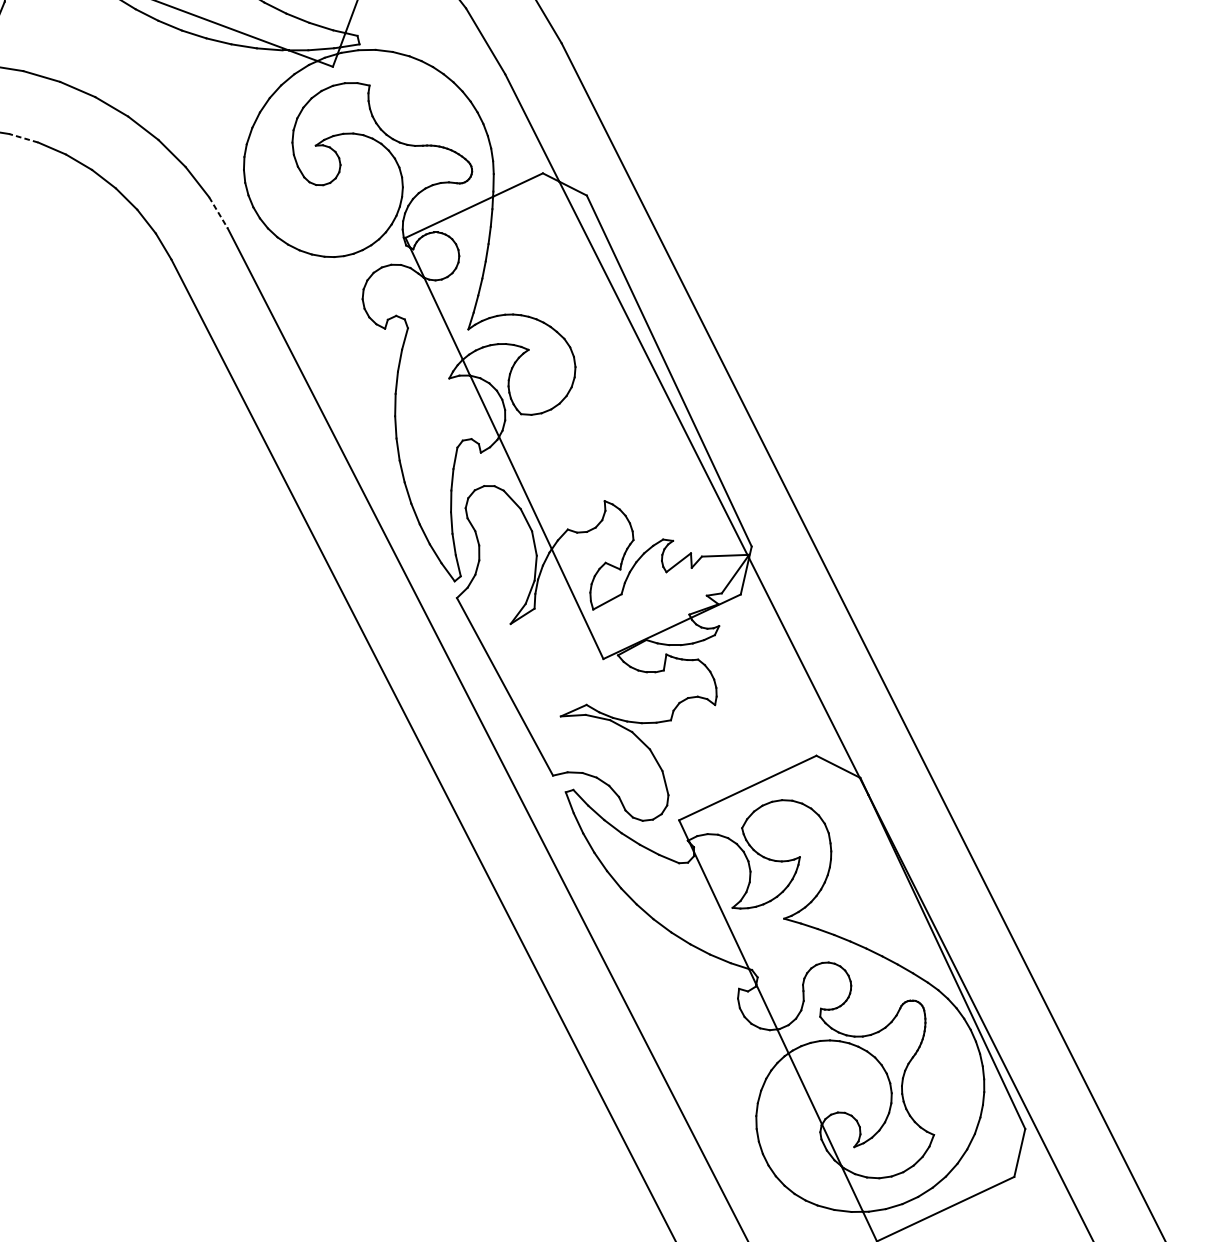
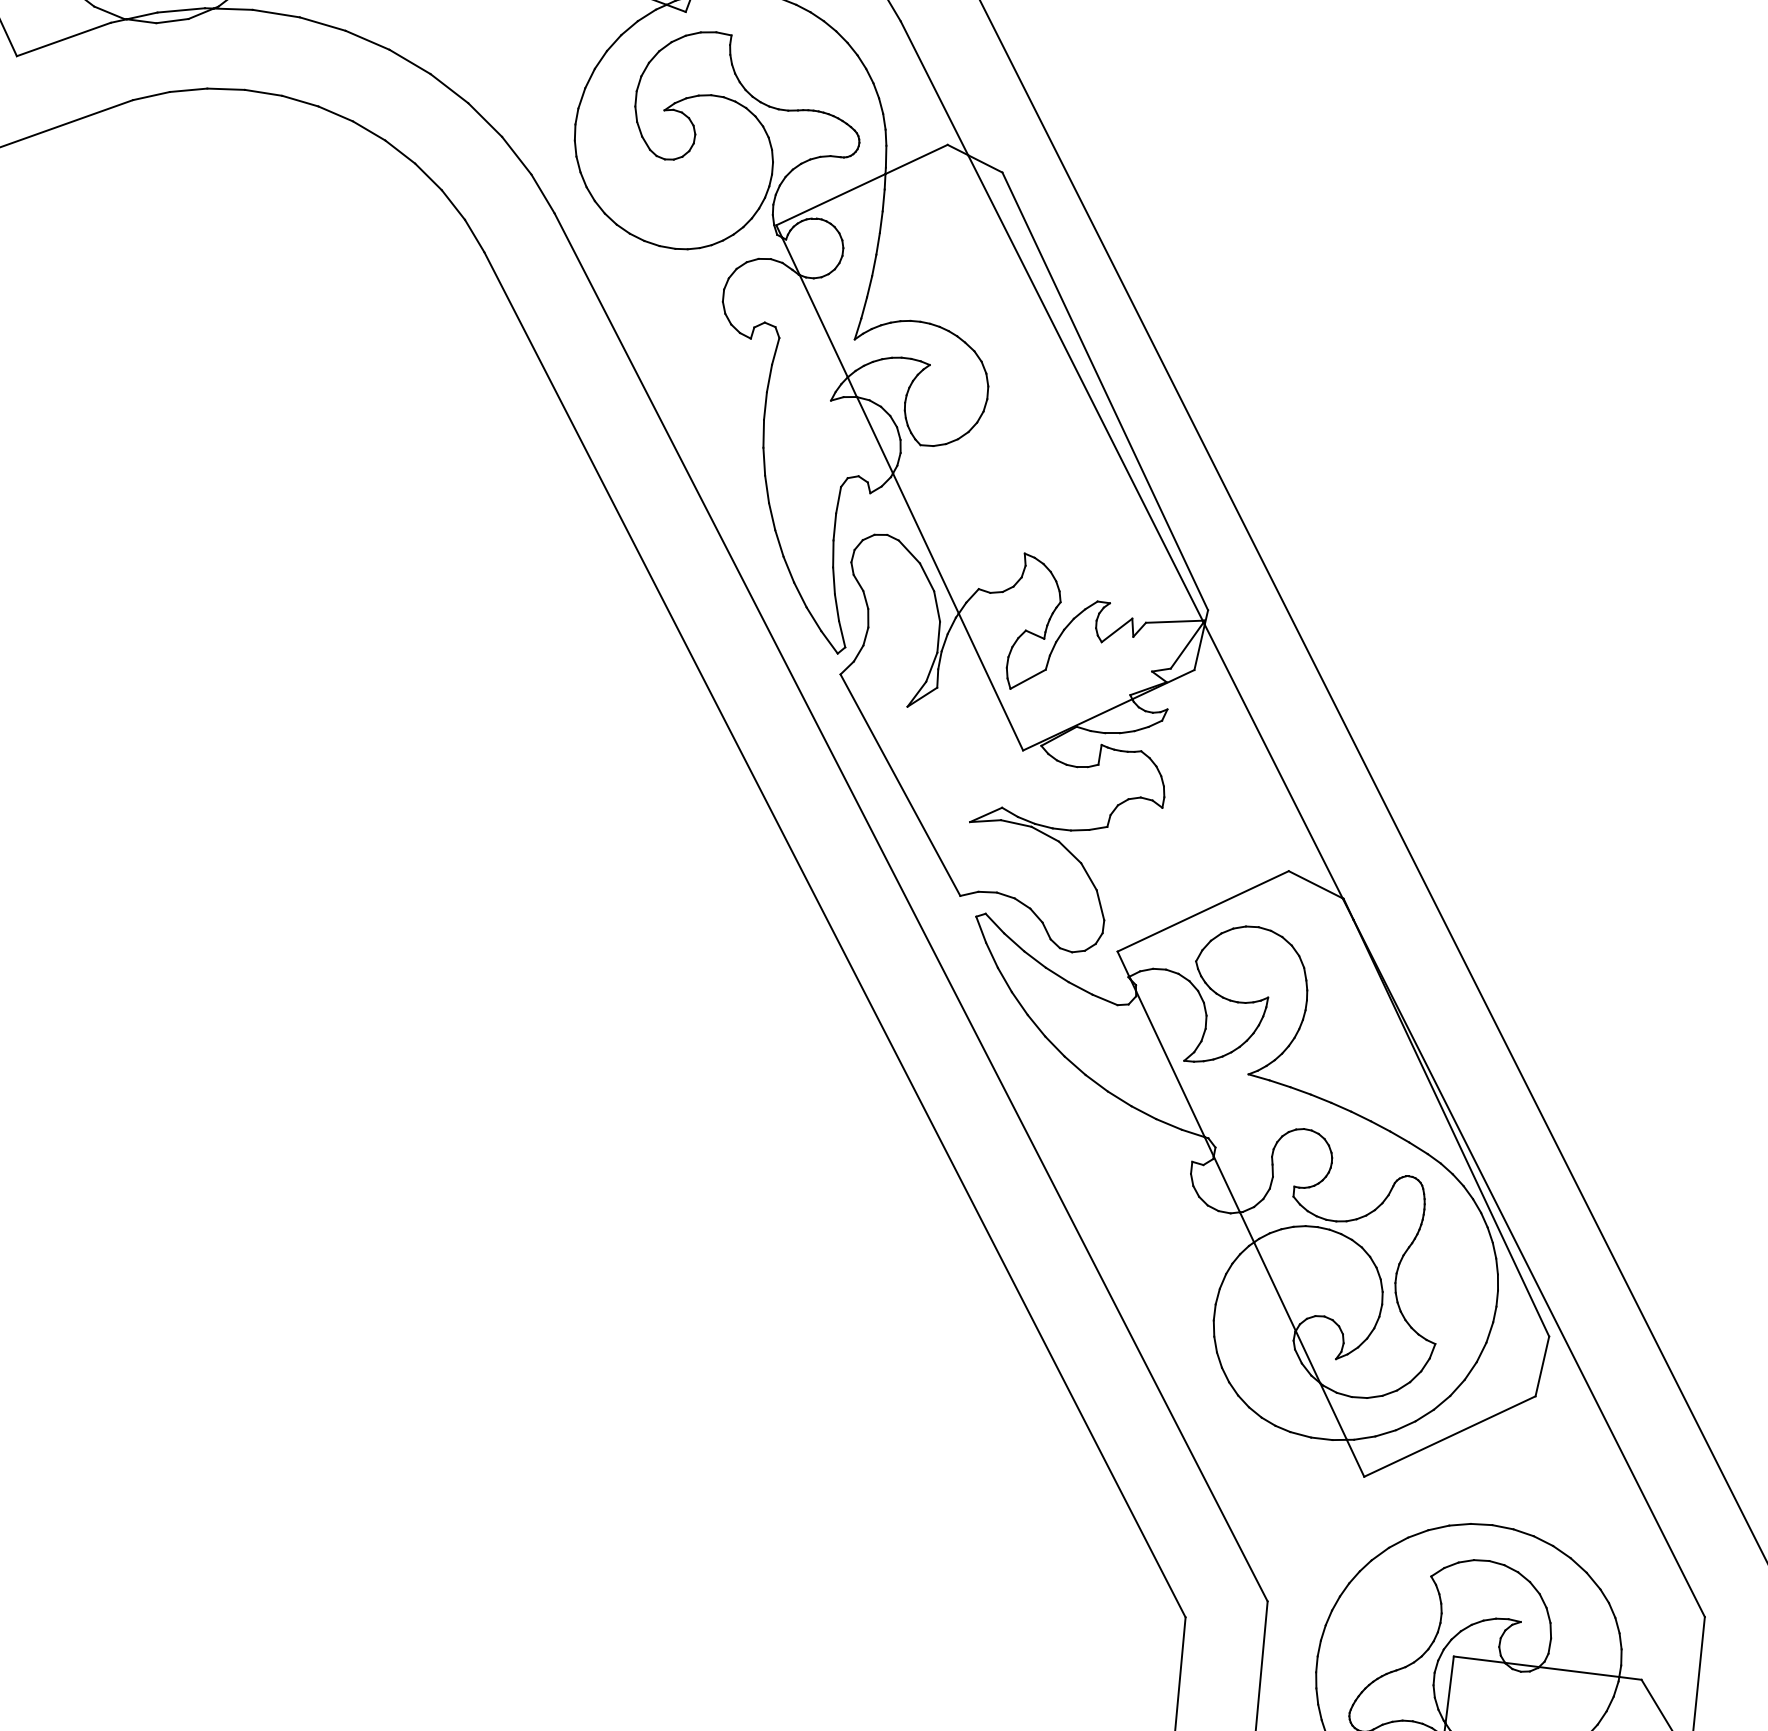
line: (23, 138) -> (300, 101), dashed -> solid
line: (218, 212) -> (543, 193), dashed -> solid

